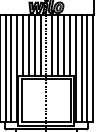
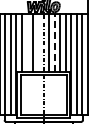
line: (29, 45) -> (27, 42), removed
line: (40, 45) -> (38, 42), removed
line: (57, 45) -> (54, 42), solid -> dashed

